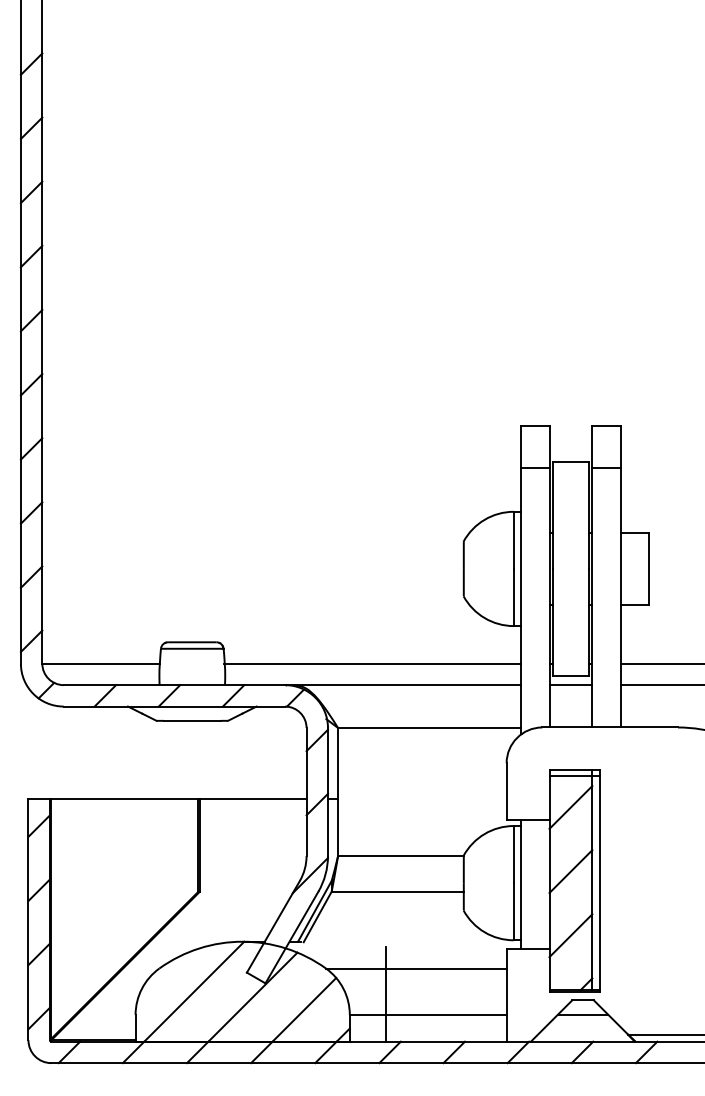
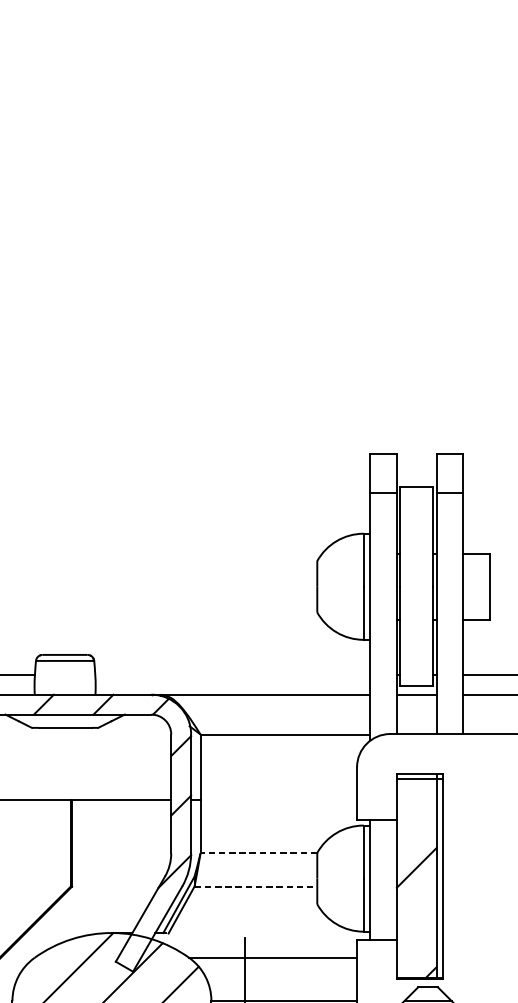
line: (372, 663) -> (232, 674), removed
line: (570, 807) -> (416, 808), removed
line: (400, 855) -> (258, 852), solid -> dashed
line: (398, 891) -> (256, 886), solid -> dashed
line: (570, 935) -> (416, 927), removed

